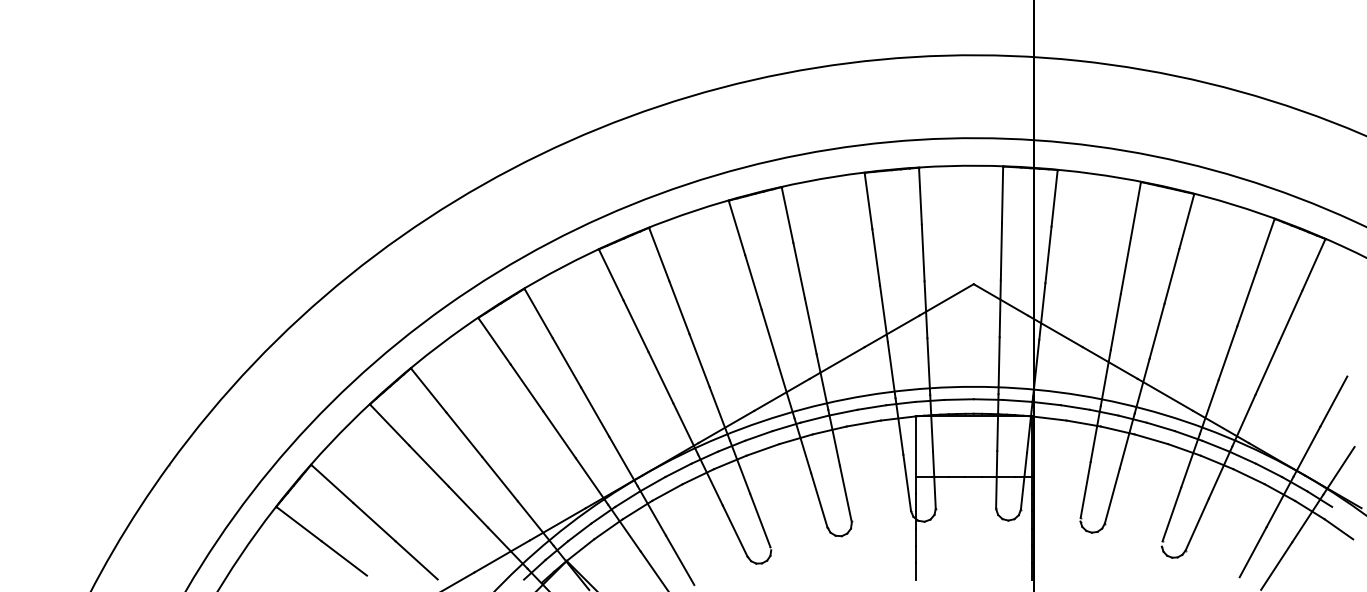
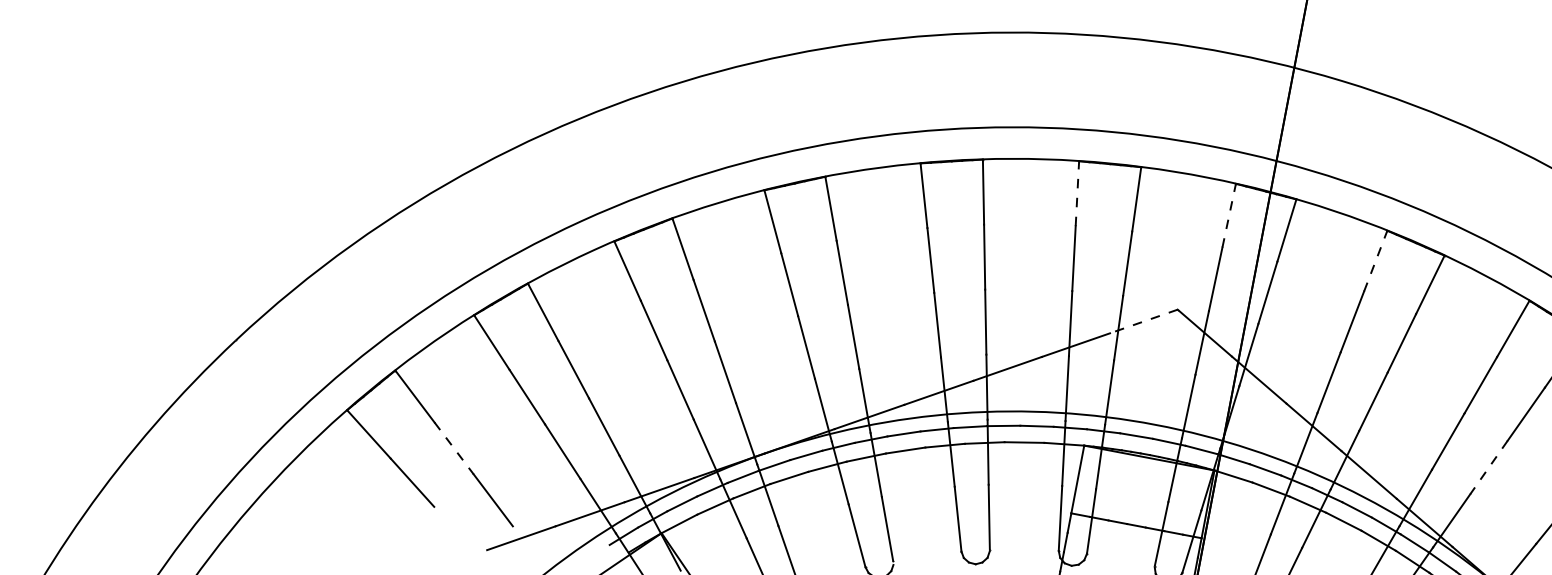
line: (1002, 194) -> (1229, 215), solid -> dashed
line: (868, 200) -> (1077, 193), solid -> dashed
line: (1136, 209) -> (1376, 260), solid -> dashed
line: (946, 300) -> (1143, 322), solid -> dashed
line: (1266, 369) -> (1488, 468), solid -> dashed
line: (374, 522) -> (454, 448), solid -> dashed

